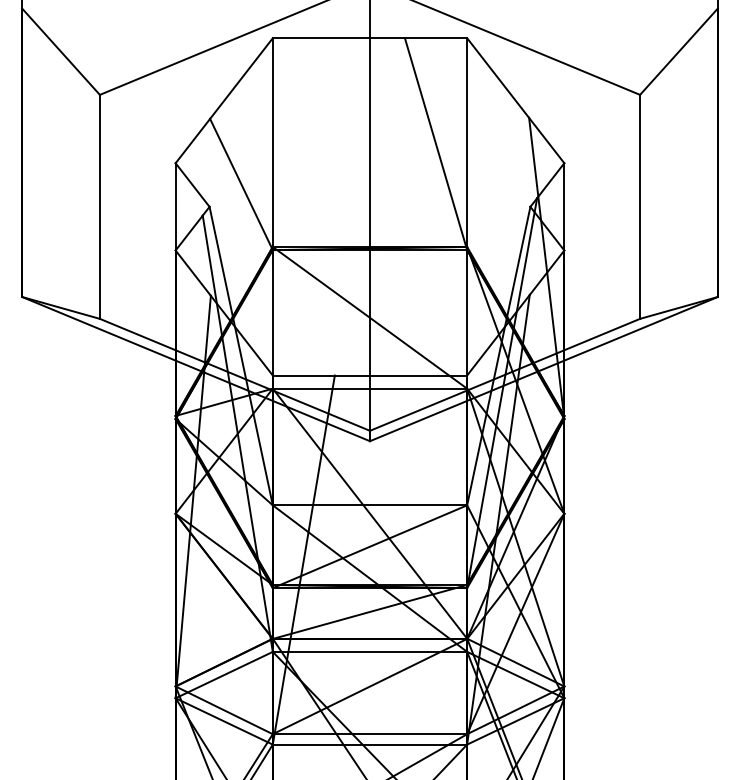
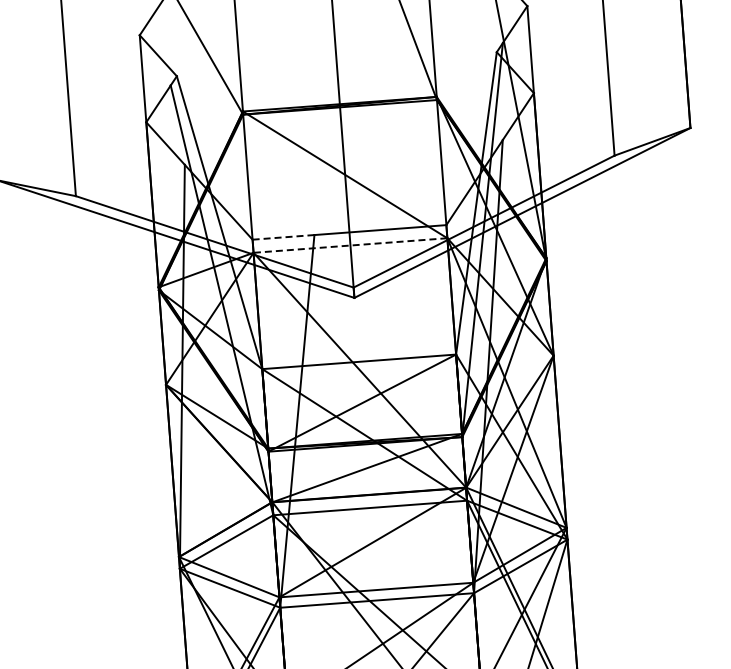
line: (303, 375) -> (283, 237), solid -> dashed
line: (369, 388) -> (349, 245), solid -> dashed

